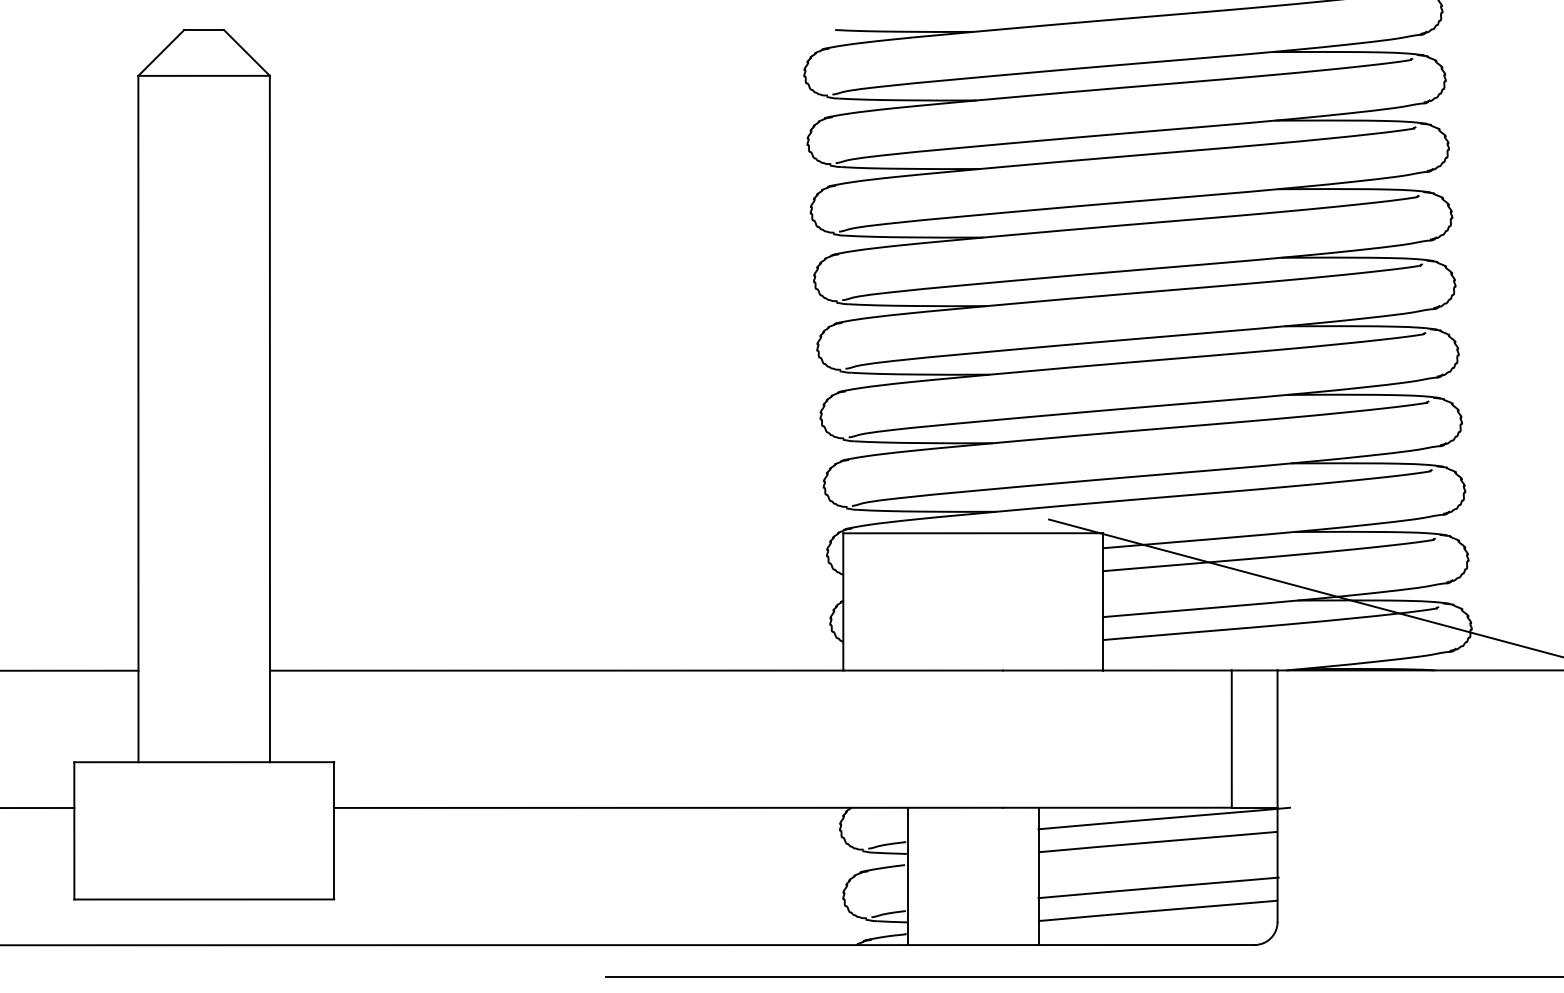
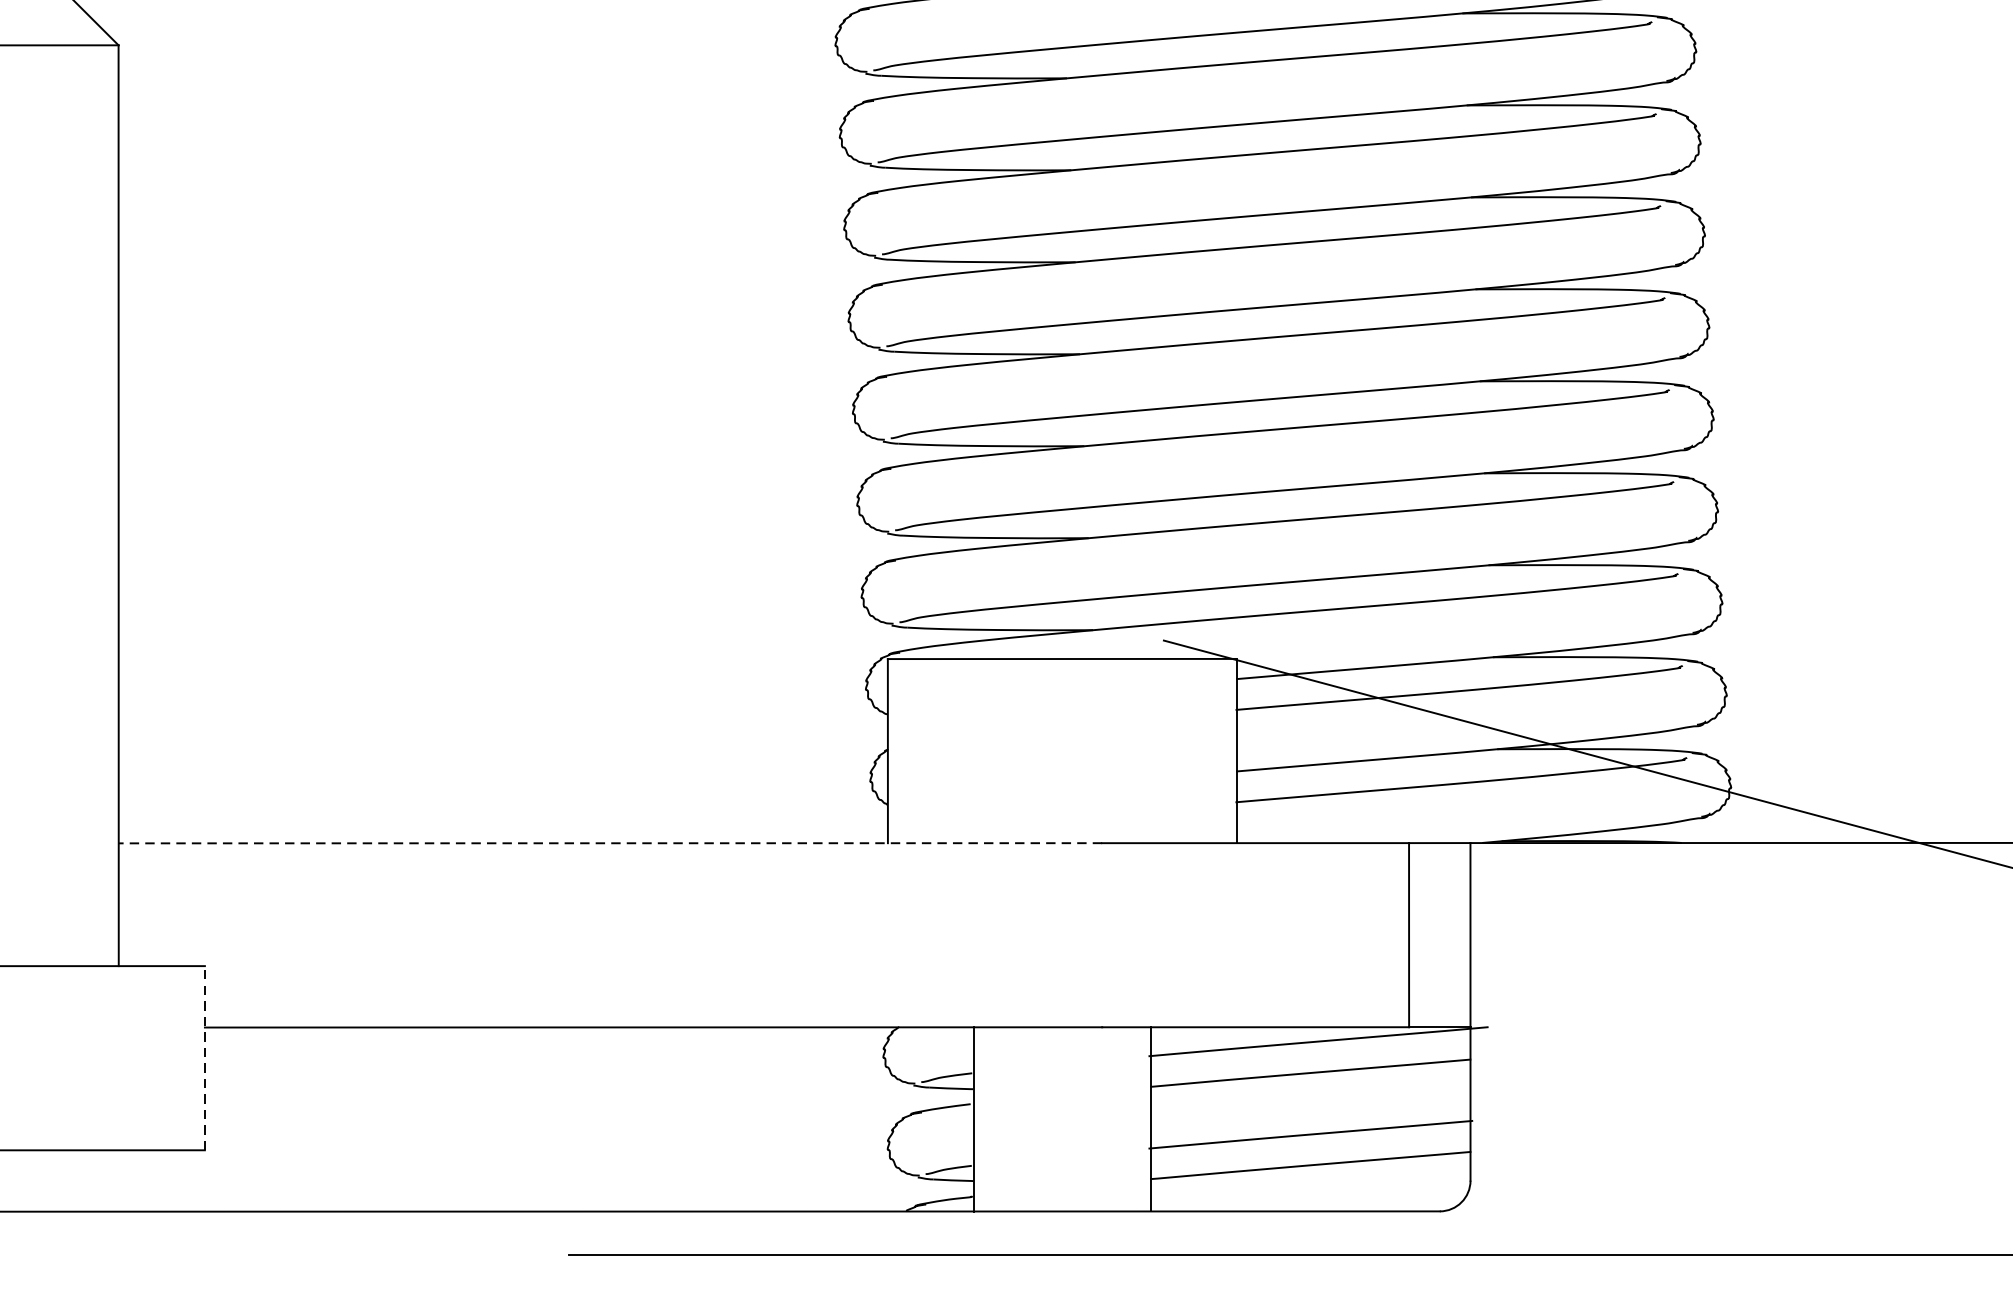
line: (636, 670) -> (610, 843), solid -> dashed
line: (334, 830) -> (205, 1057), solid -> dashed

